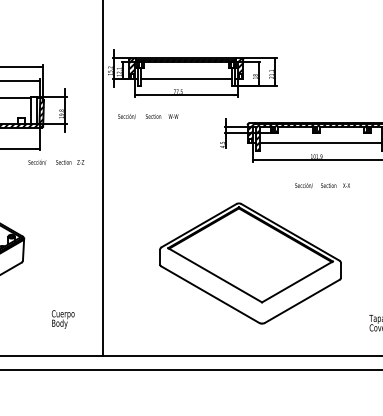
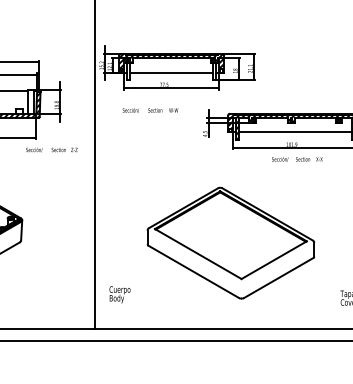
text: (148, 116) -> (150, 110), moved
text: (322, 185) -> (297, 159), moved
text: (62, 319) -> (119, 294), moved

